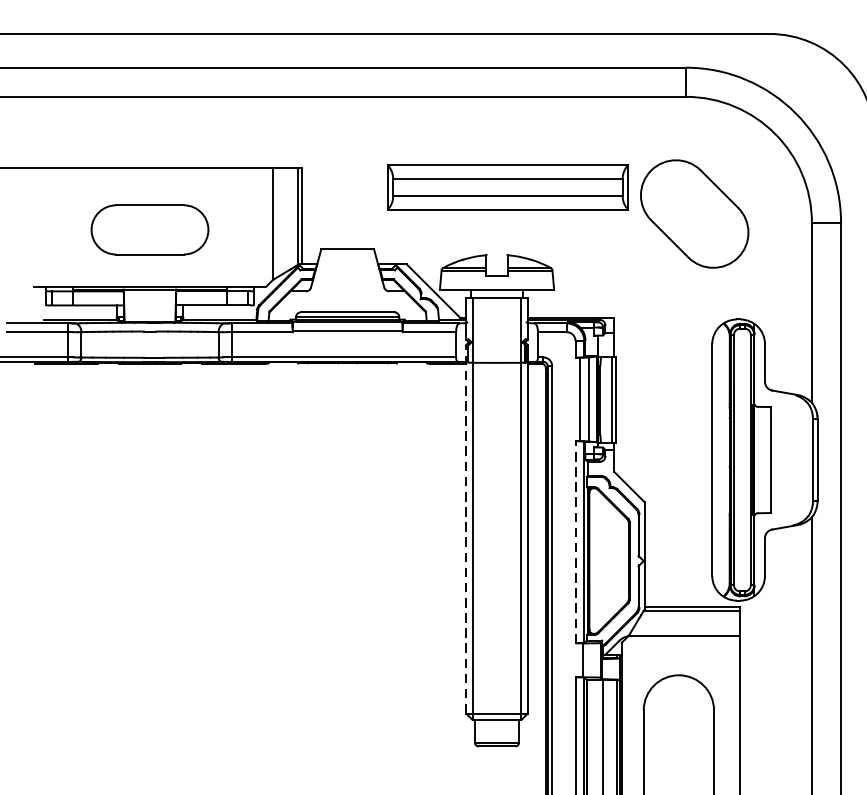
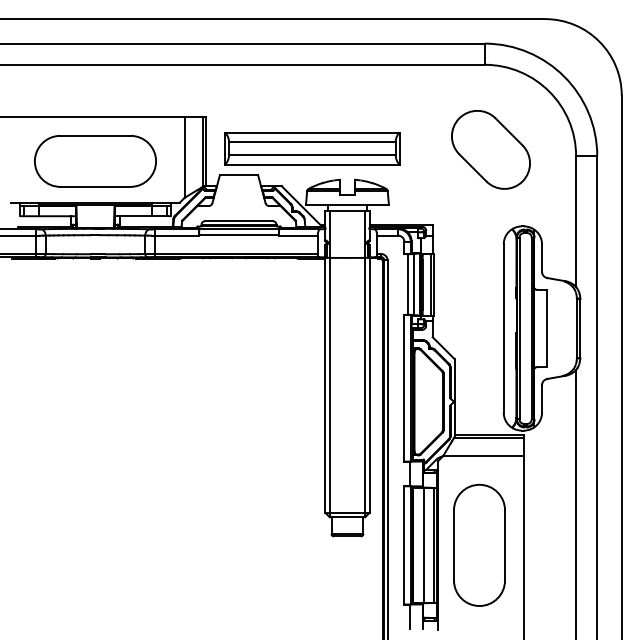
part: (508, 187) -> (312, 148), moved
part: (150, 230) -> (95, 161), size x1.43
line: (466, 528) -> (325, 378), dashed -> solid
line: (575, 541) -> (404, 387), dashed -> solid

